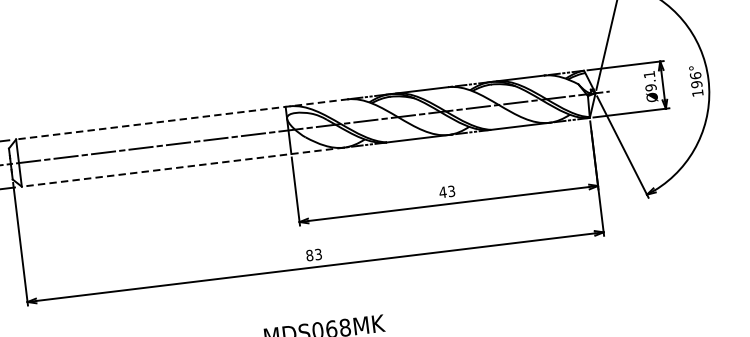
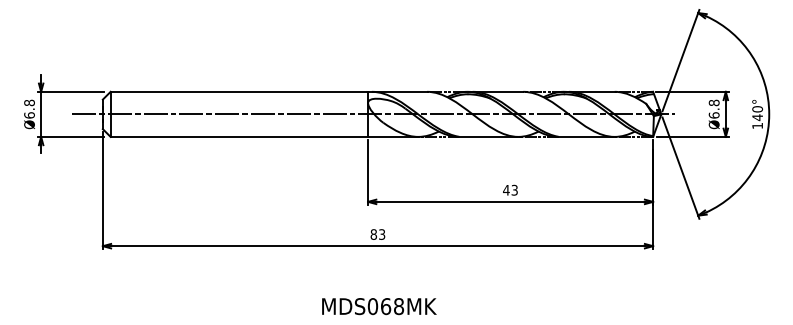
text: (649, 80) -> (713, 108), Ø9.1 -> Ø6.8
text: (696, 80) -> (757, 113), 196° -> 140°
line: (182, 118) -> (269, 91), dashed -> solid
line: (182, 166) -> (264, 136), dashed -> solid

